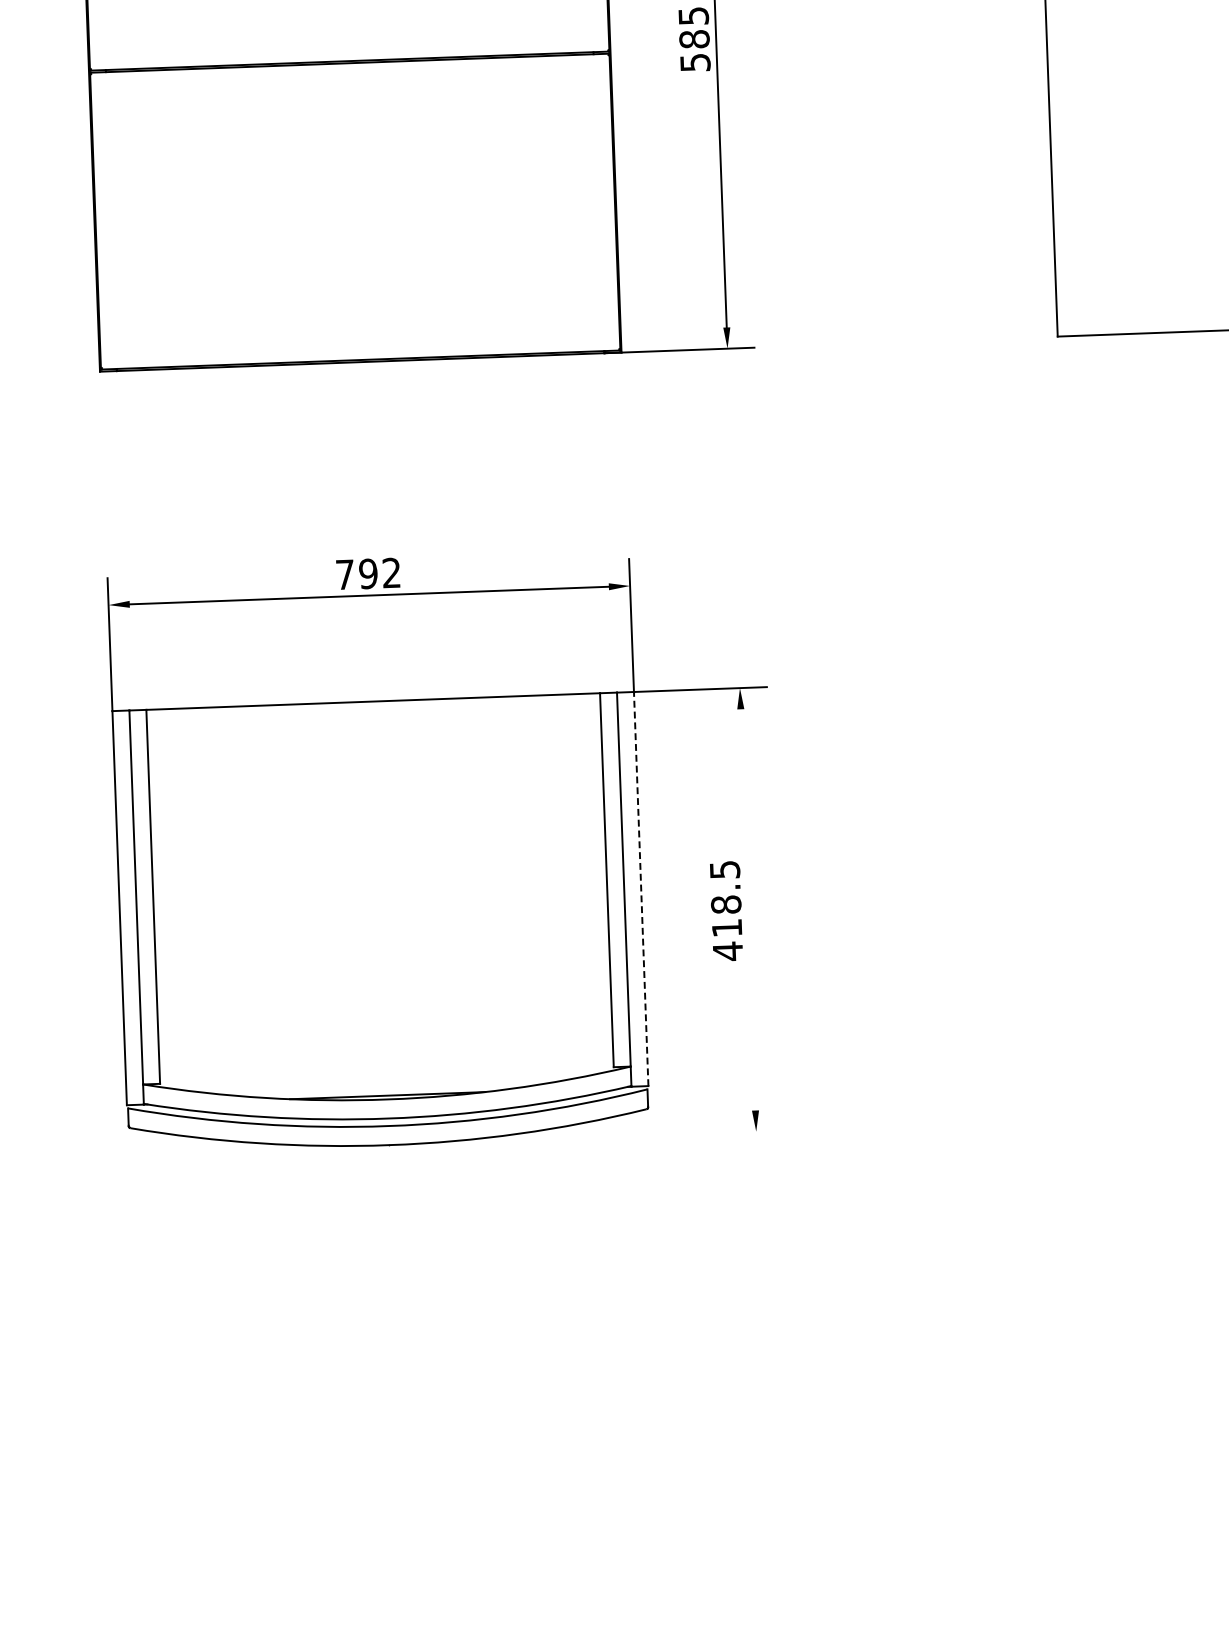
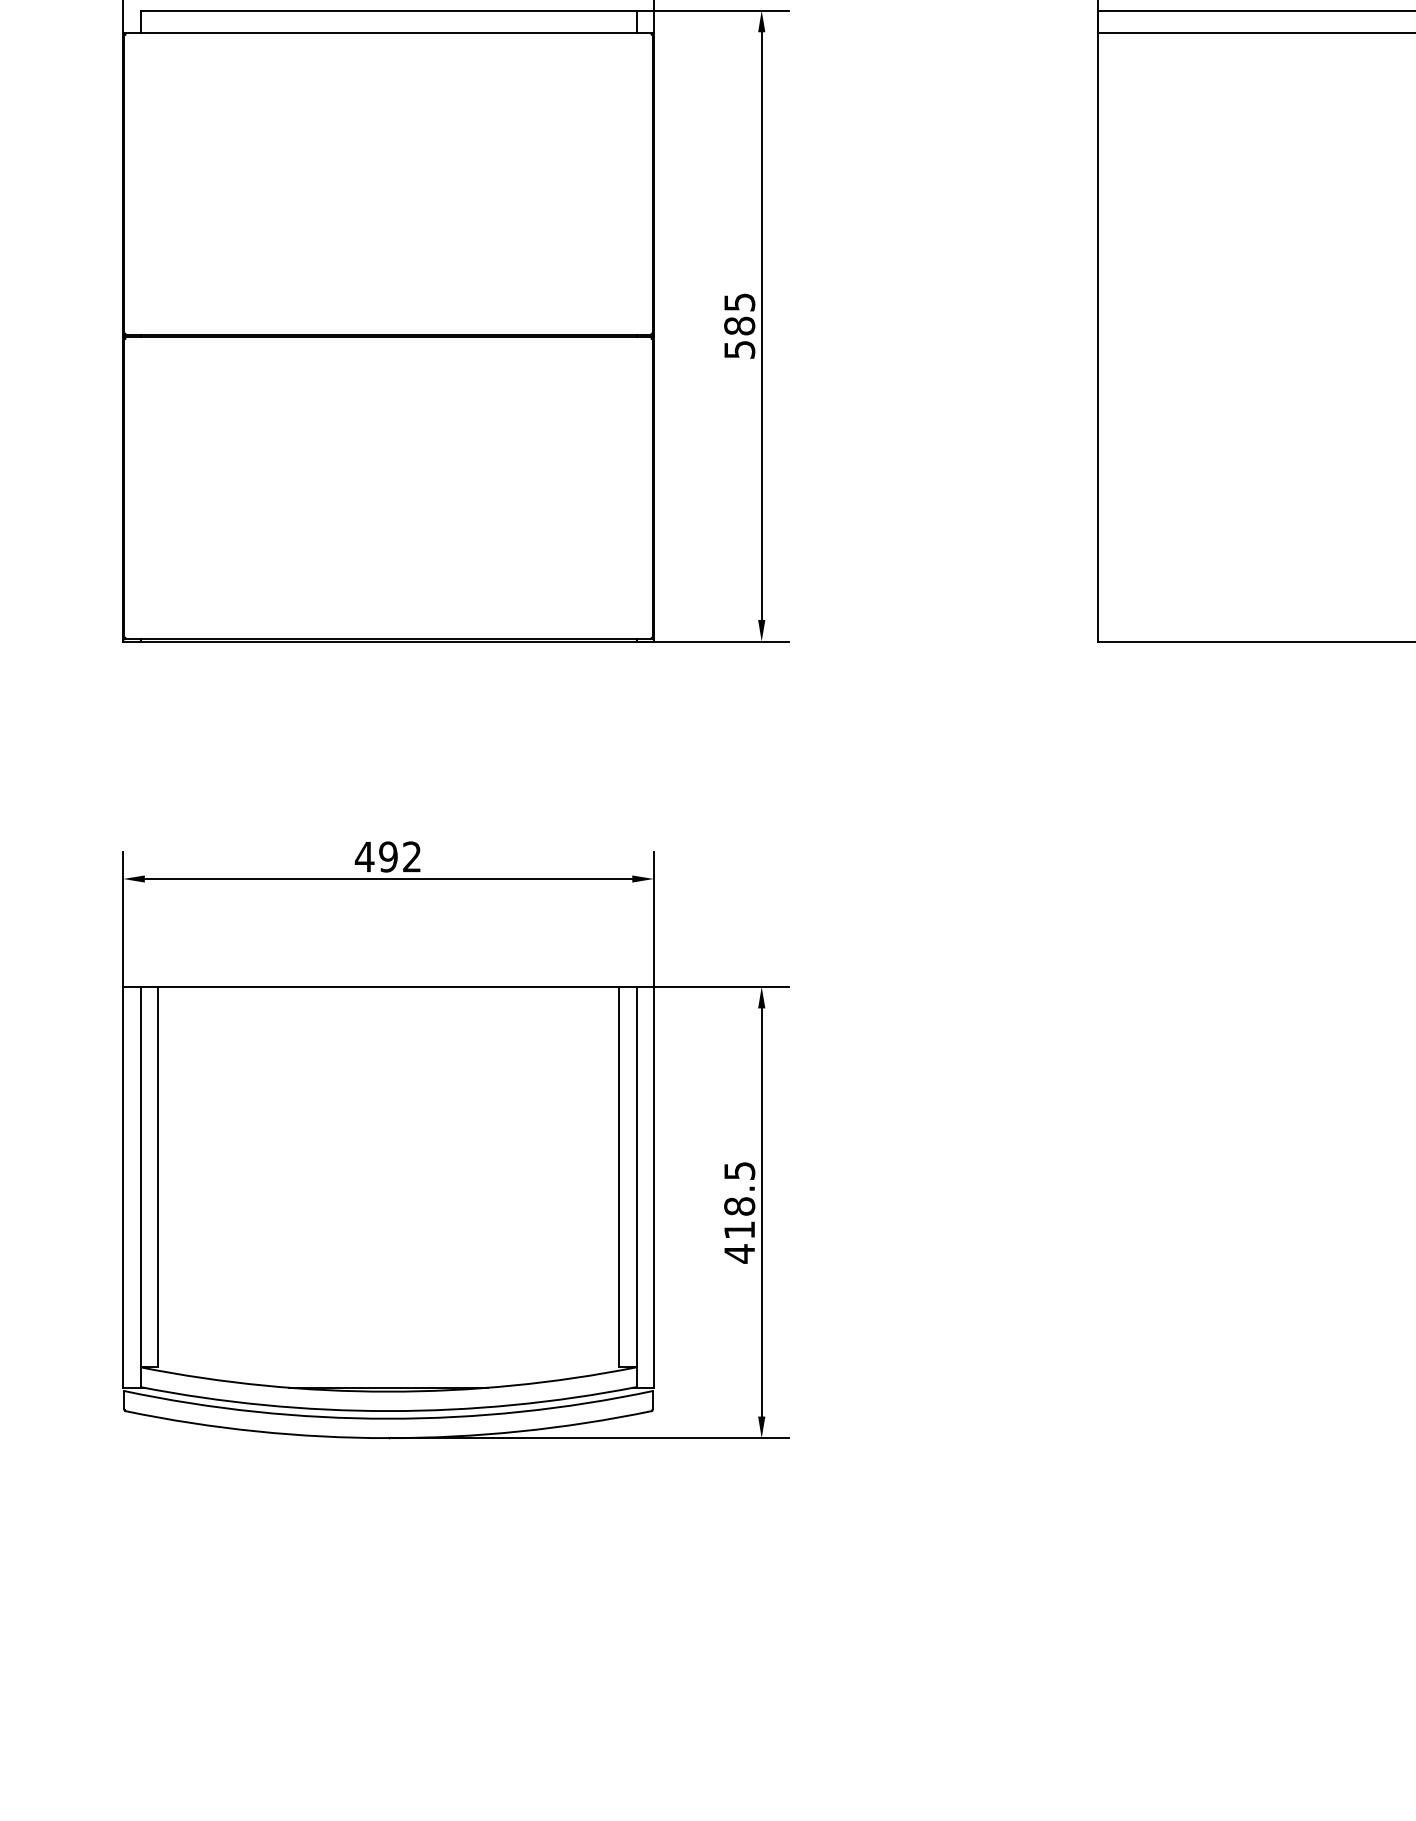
text: (344, 575) -> (364, 857), 792 -> 492
line: (640, 888) -> (653, 1186), dashed -> solid
line: (747, 909) -> (761, 1212), added
line: (586, 1138) -> (588, 1438), added

